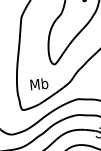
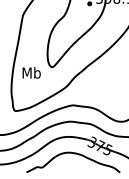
text: (39, 83) -> (31, 72), moved

